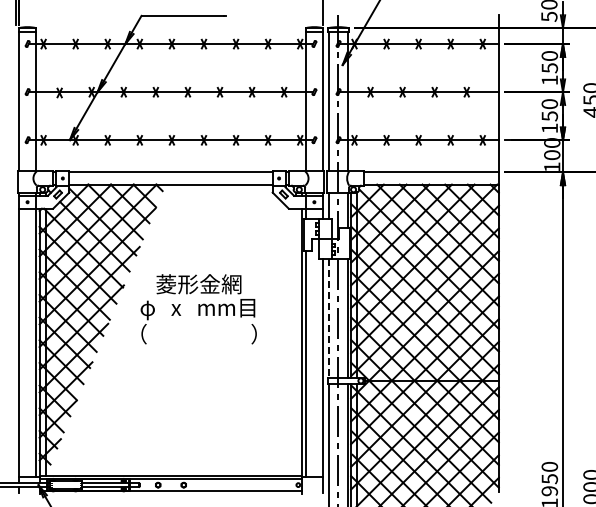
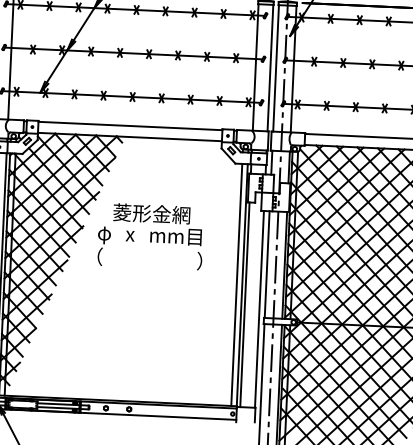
text: (198, 309) -> (150, 236), moved
line: (328, 319) -> (266, 265), dashed -> solid
line: (296, 342) -> (236, 284), added

